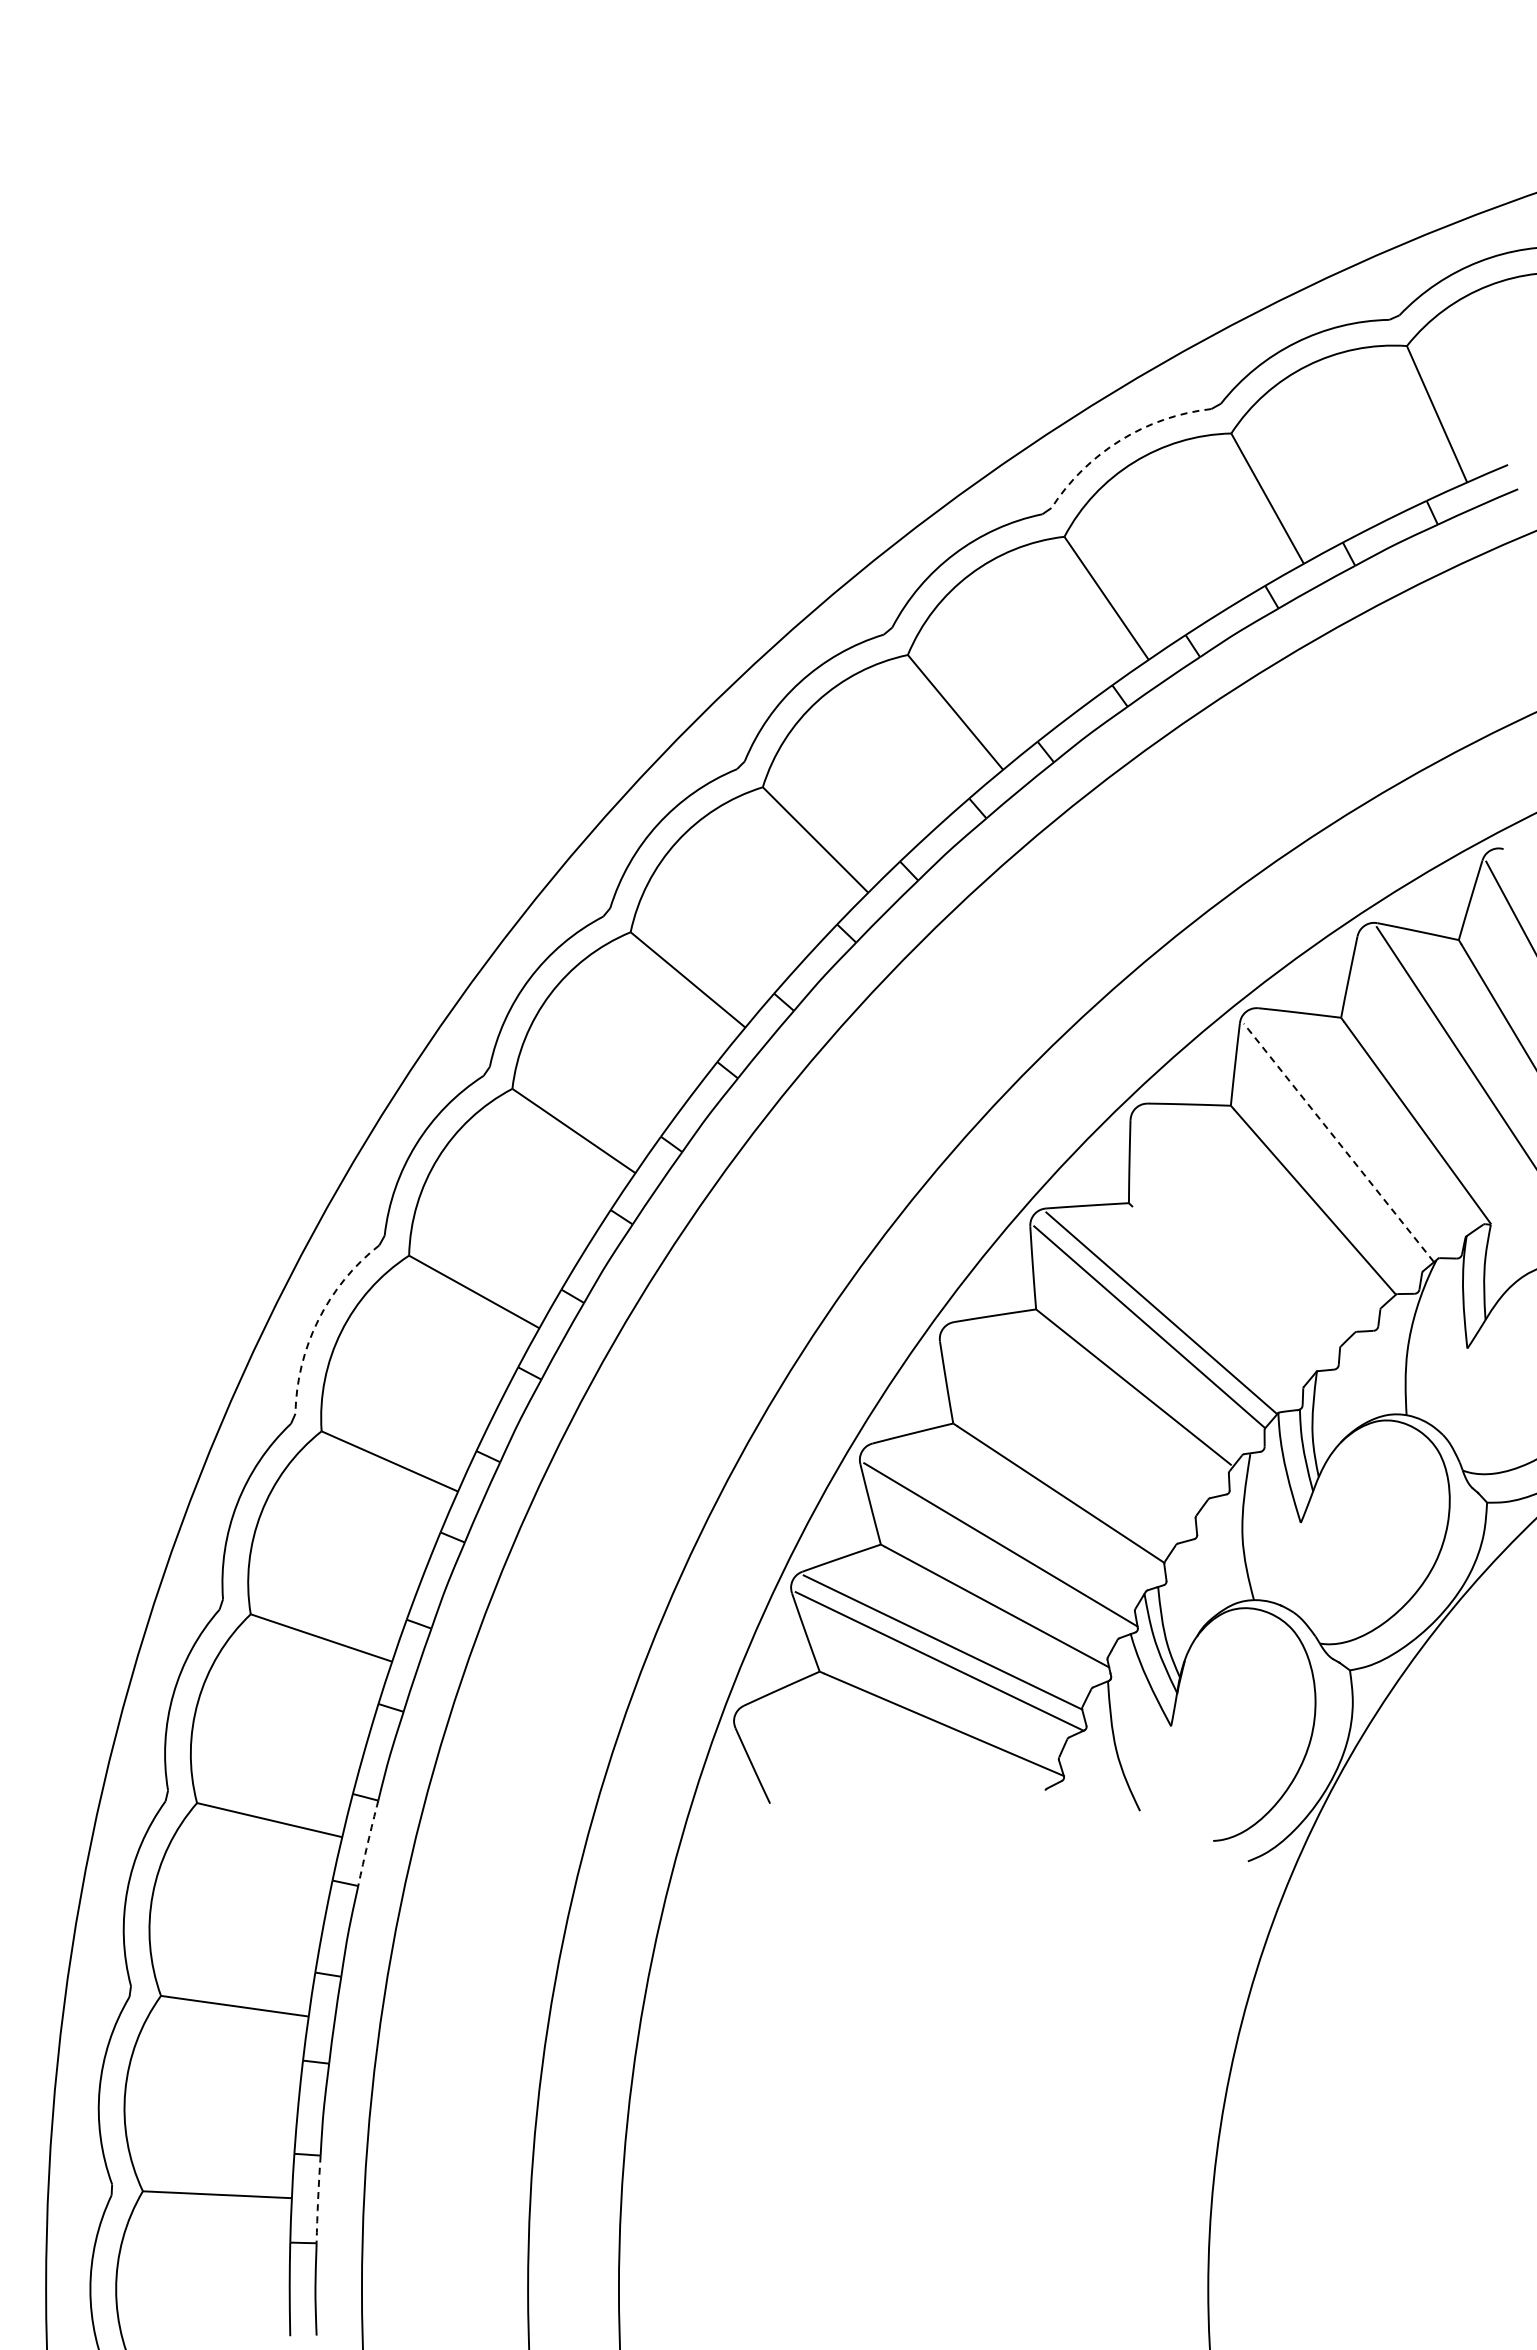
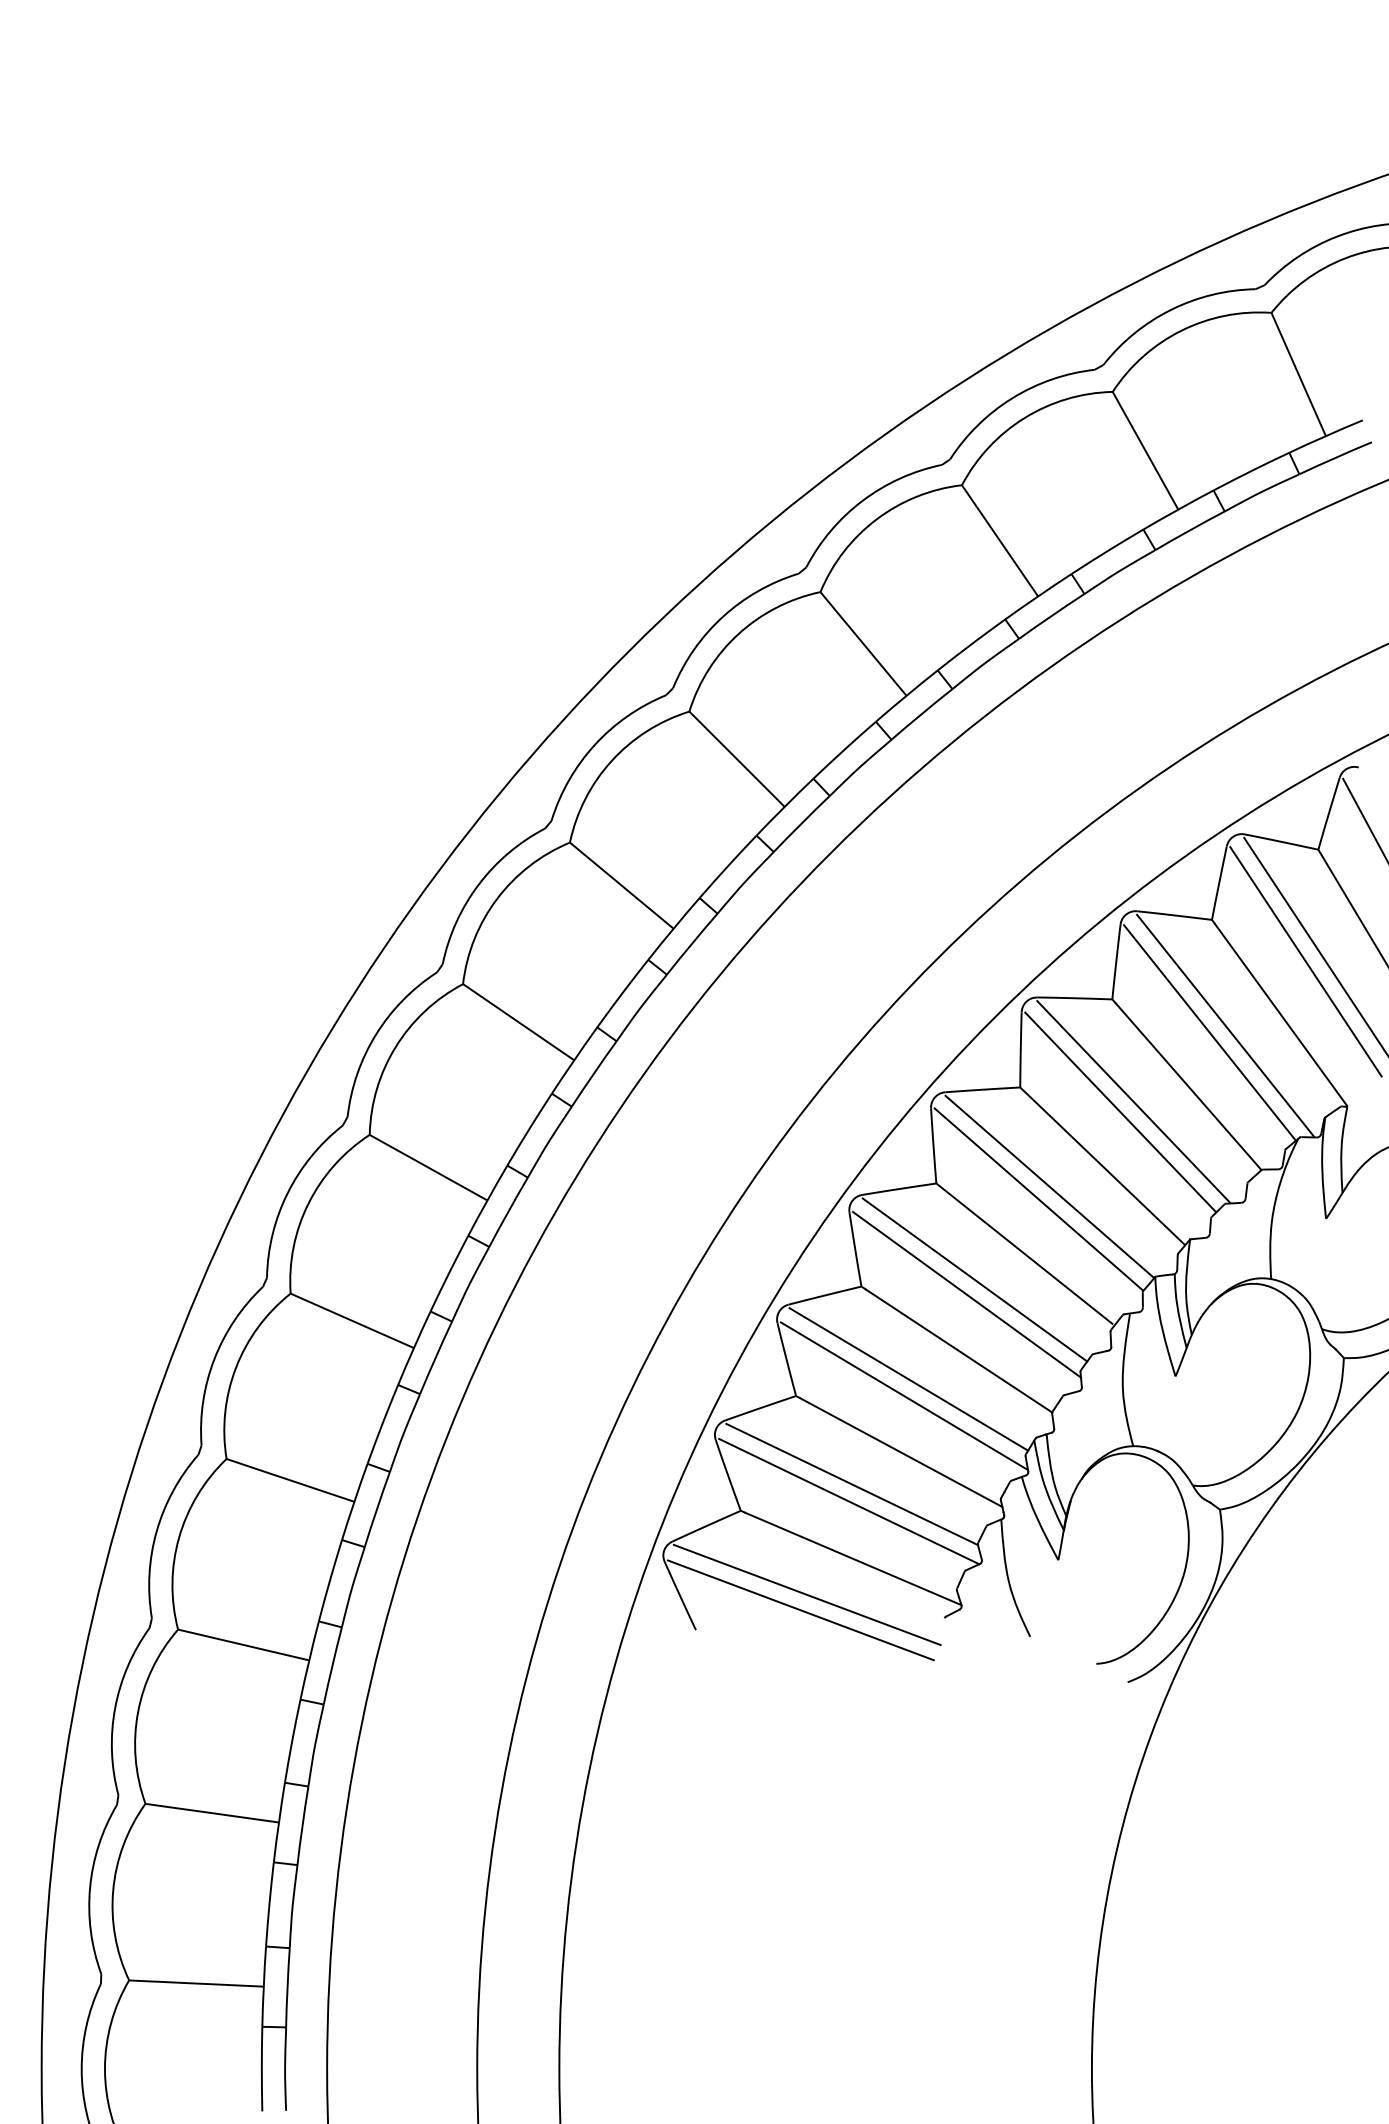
arc: (1120, 440) -> (1012, 398), dashed -> solid
line: (1444, 1064) -> (1305, 962), added
line: (1356, 1134) -> (1225, 1025), added
line: (1338, 1142) -> (1209, 1032), dashed -> solid
line: (1254, 1218) -> (1133, 1101), added
line: (1239, 1230) -> (1120, 1112), added
line: (1221, 1291) -> (1103, 1167), added
arc: (318, 1320) -> (287, 1193), dashed -> solid
line: (1078, 1416) -> (974, 1280), added
line: (1069, 1432) -> (966, 1294), added
line: (1005, 1526) -> (908, 1379), added
line: (892, 1764) -> (806, 1594), added
line: (886, 1781) -> (801, 1610), added
arc: (367, 1843) -> (332, 1666), dashed -> solid
arc: (318, 2199) -> (287, 1987), dashed -> solid

